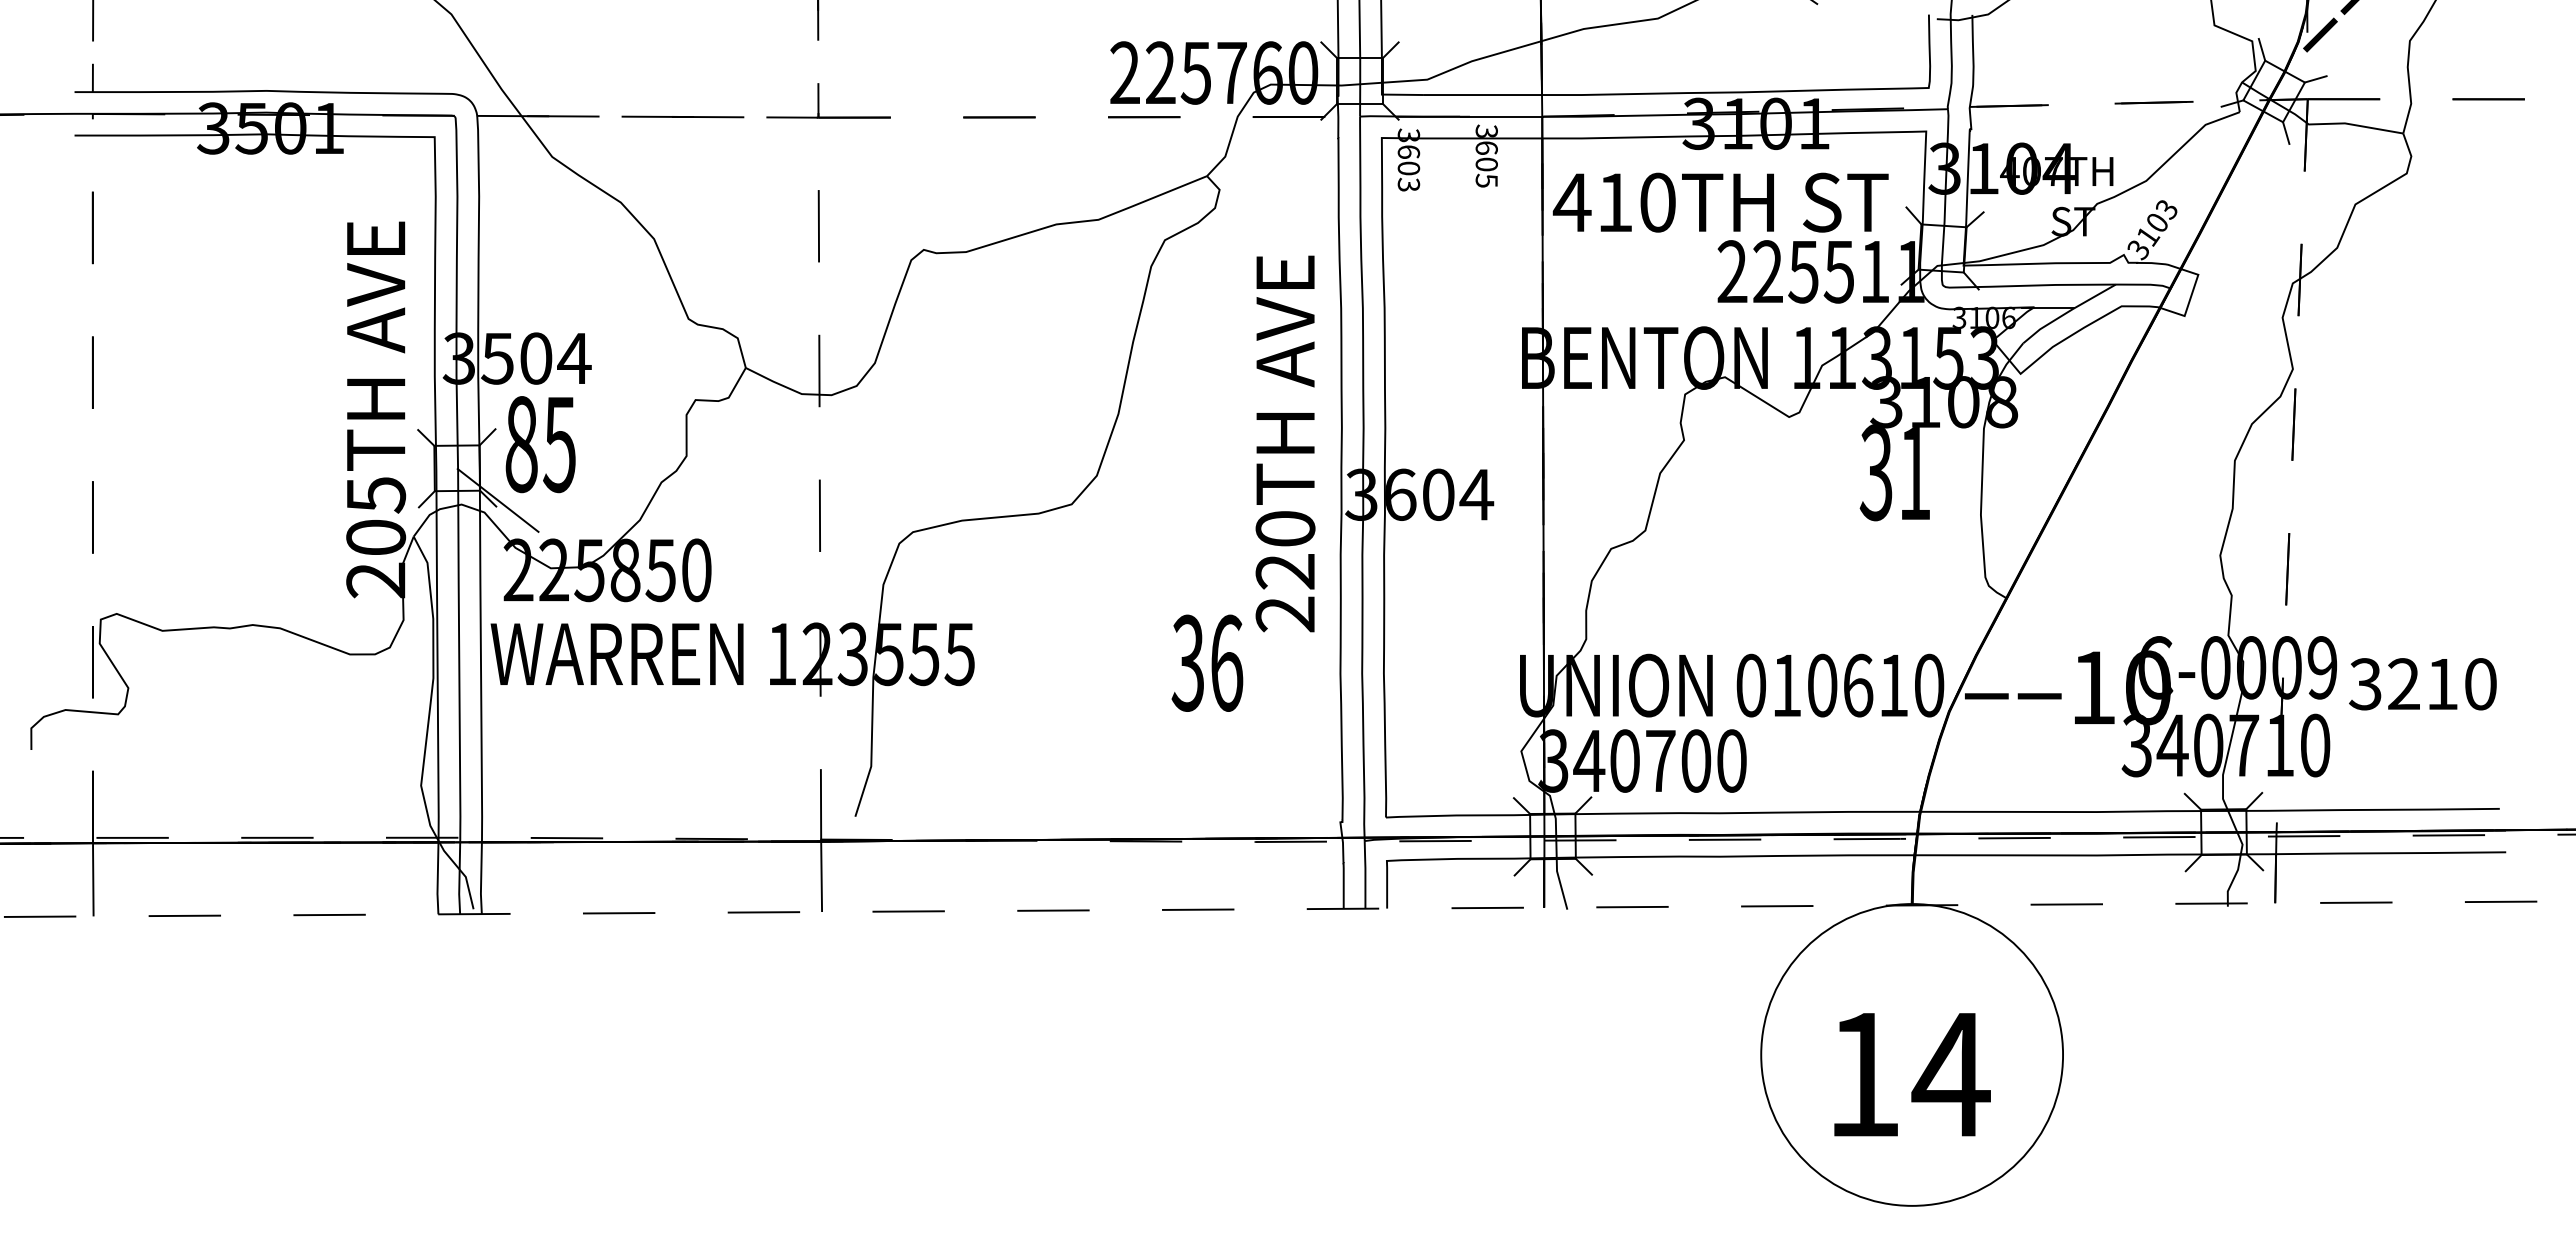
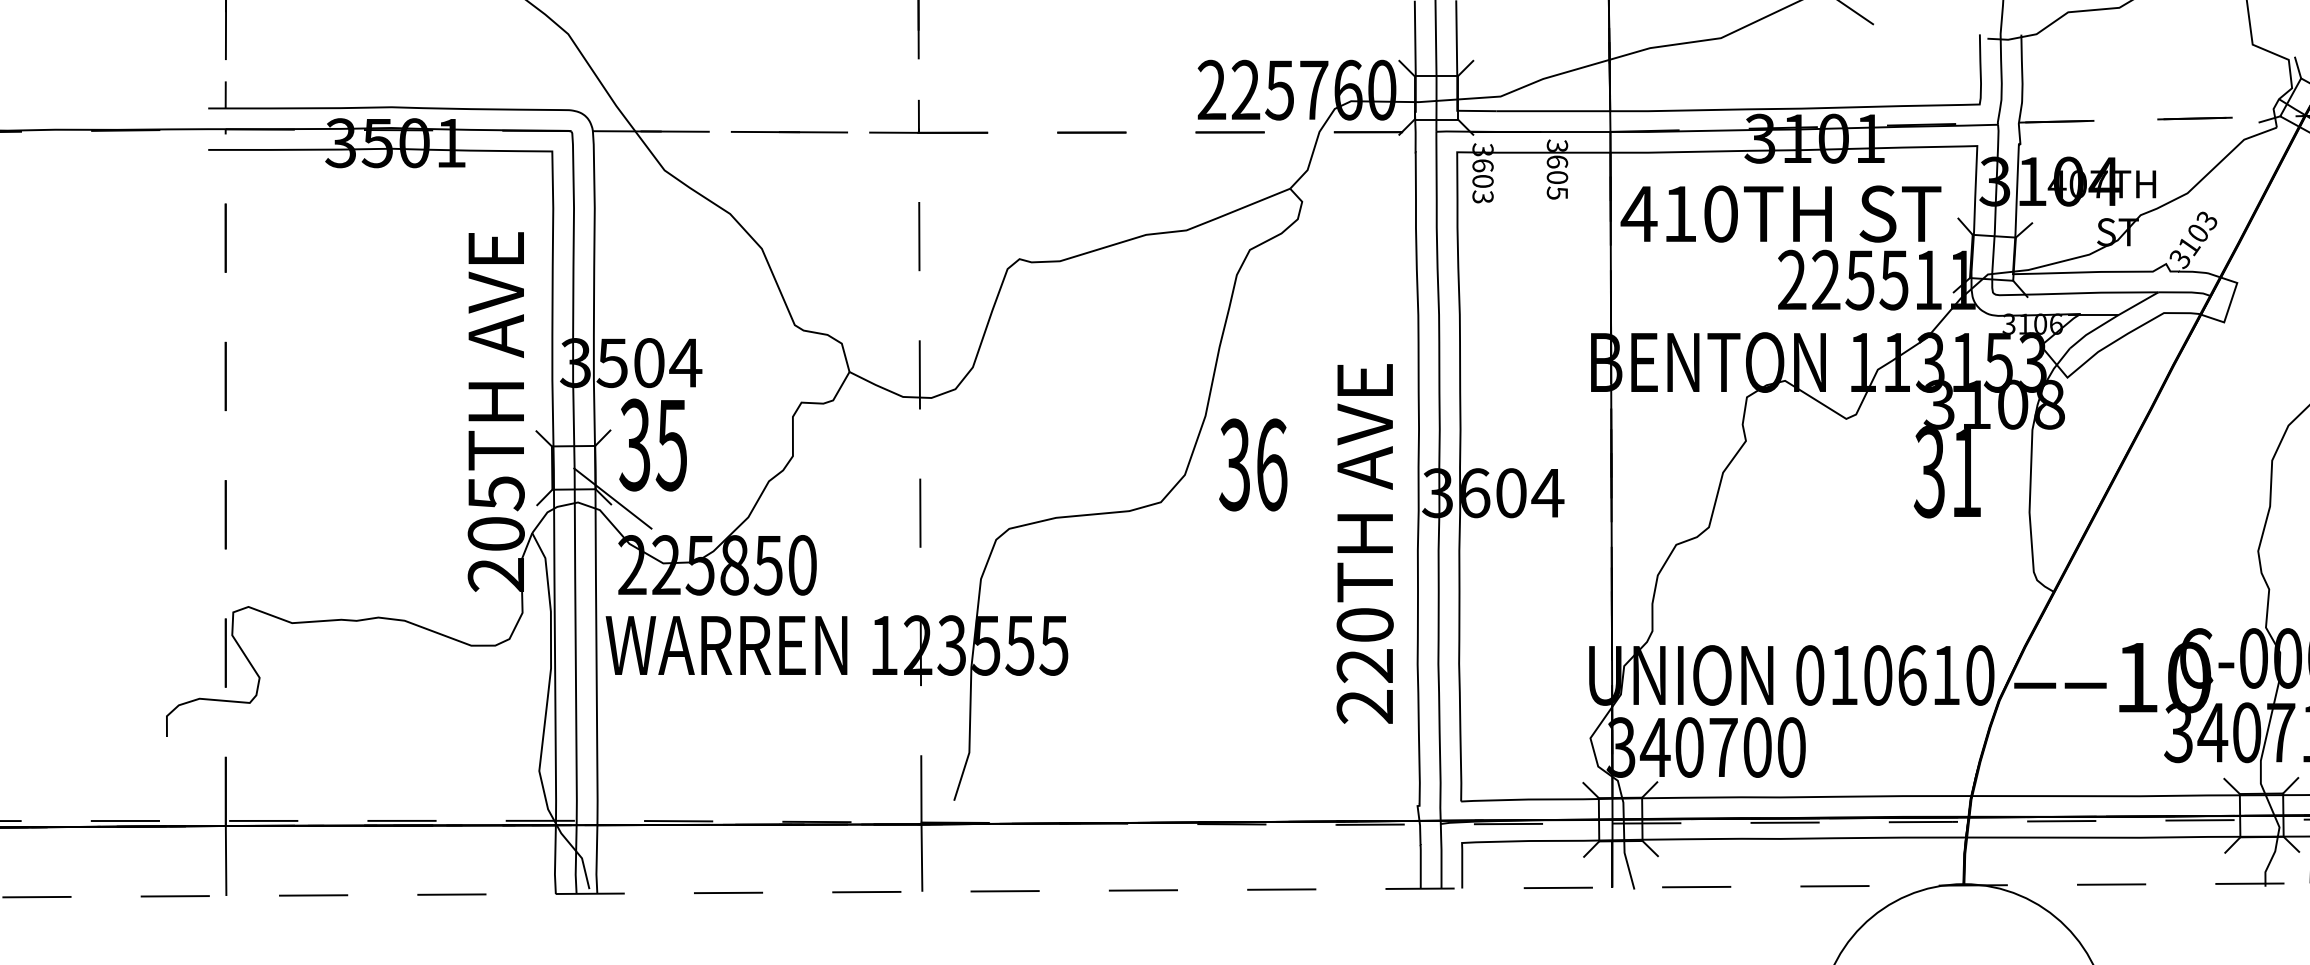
text: (1285, 443) -> (1365, 543), moved
text: (520, 444) -> (634, 445), 85 -> 35
text: (1207, 662) -> (1253, 464), moved

